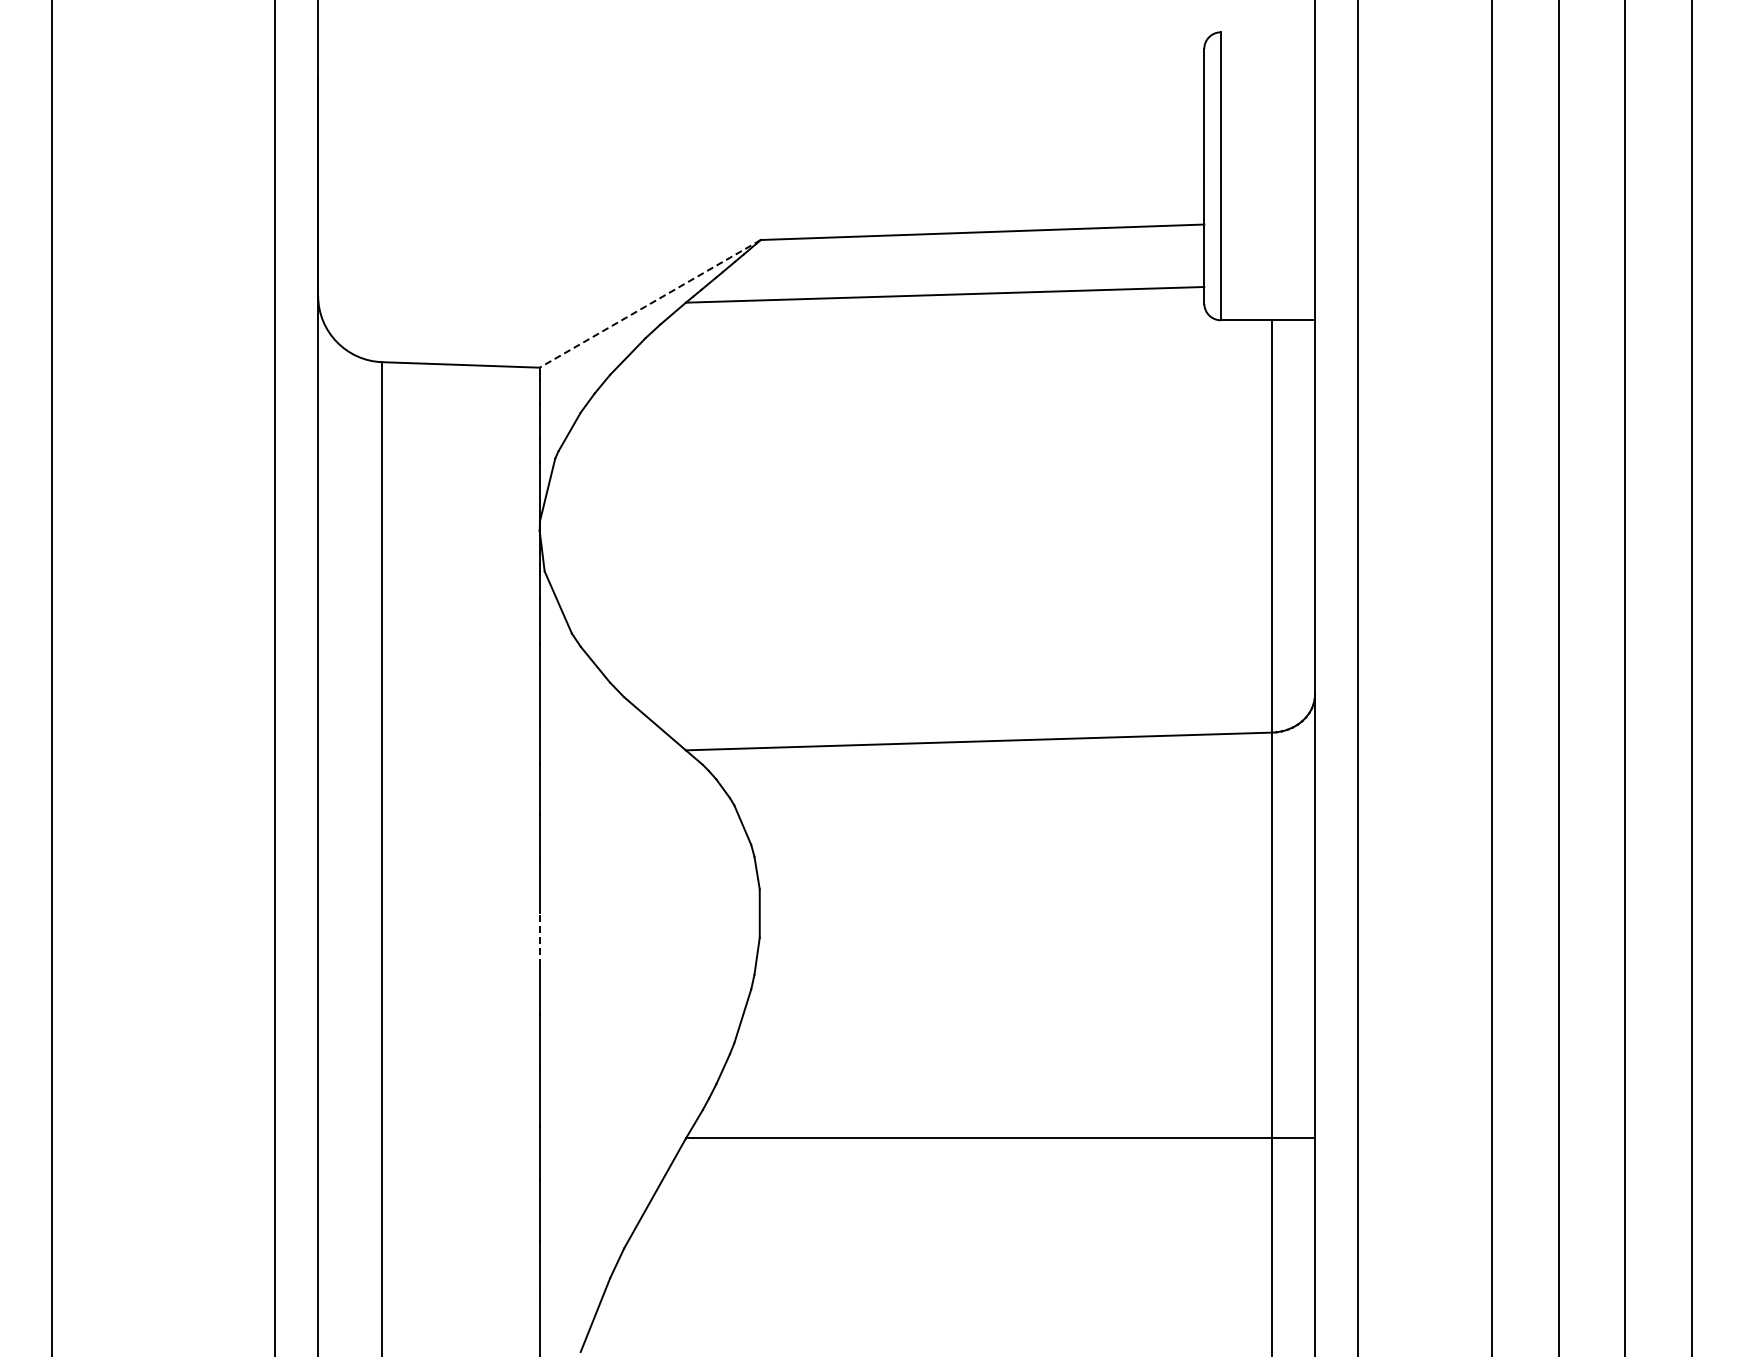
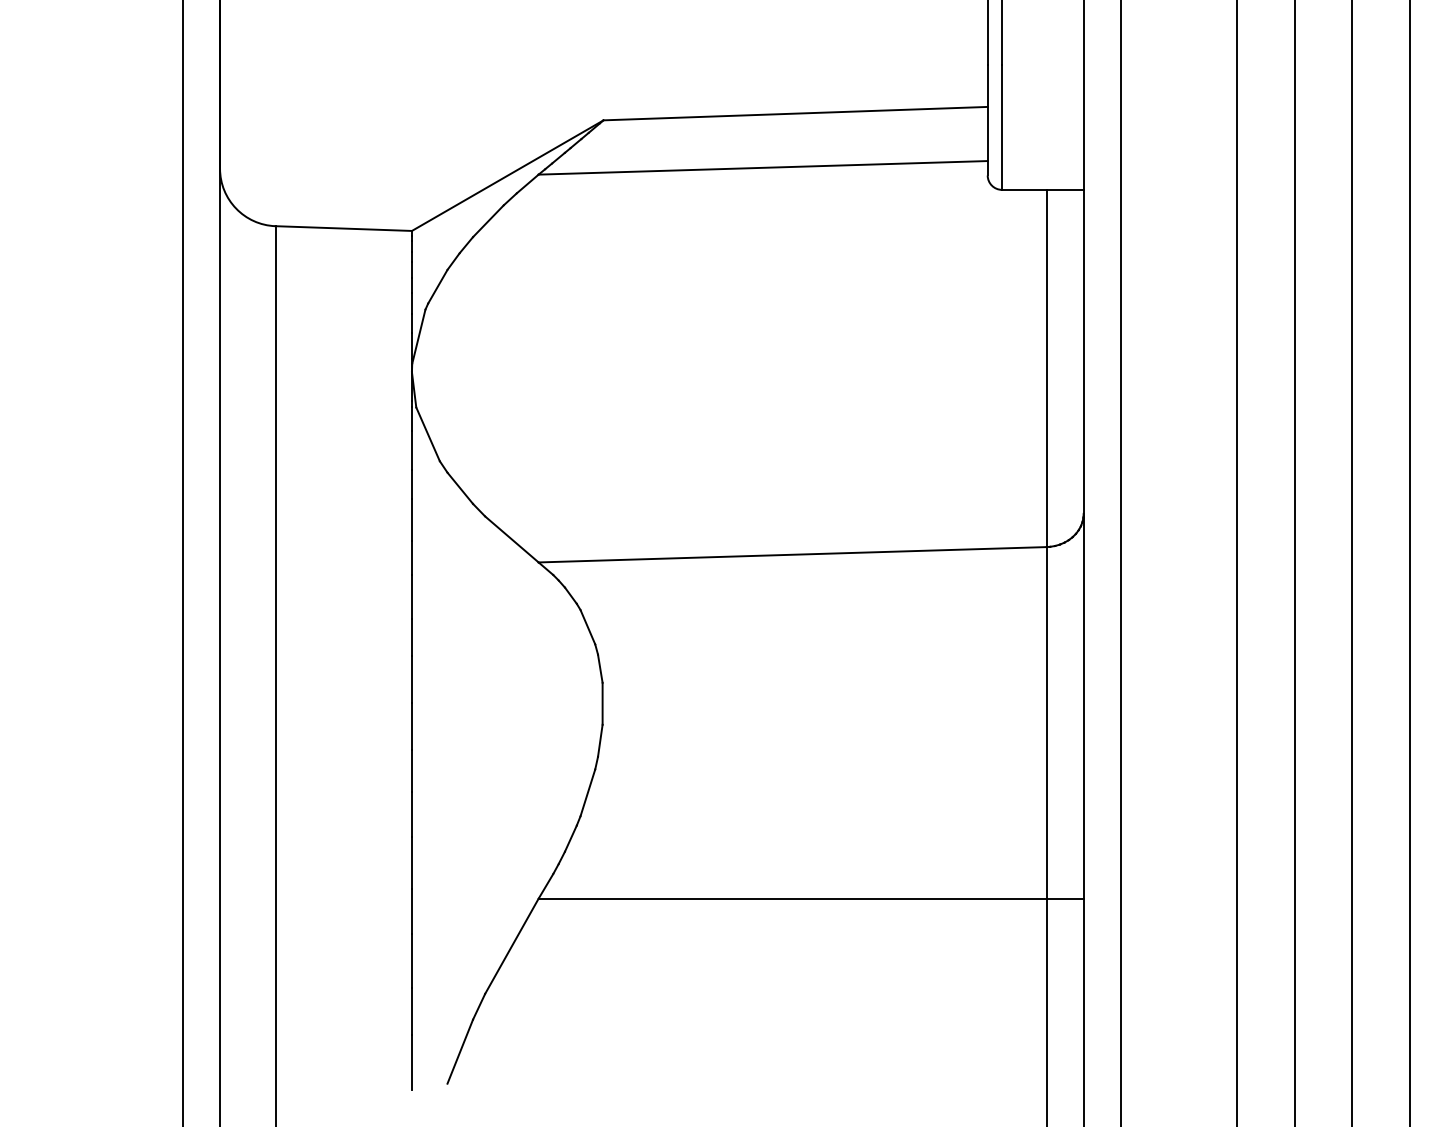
line: (650, 303) -> (507, 175), dashed -> solid
line: (539, 939) -> (411, 726), dashed -> solid

